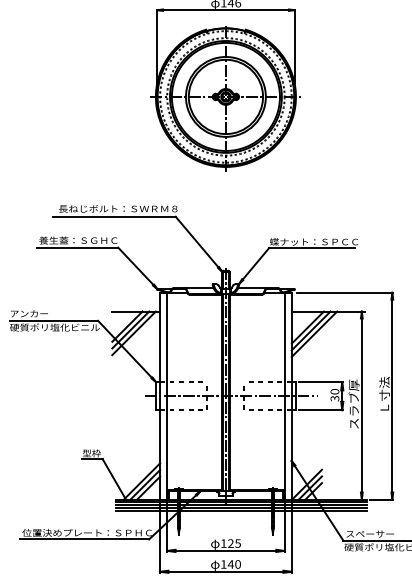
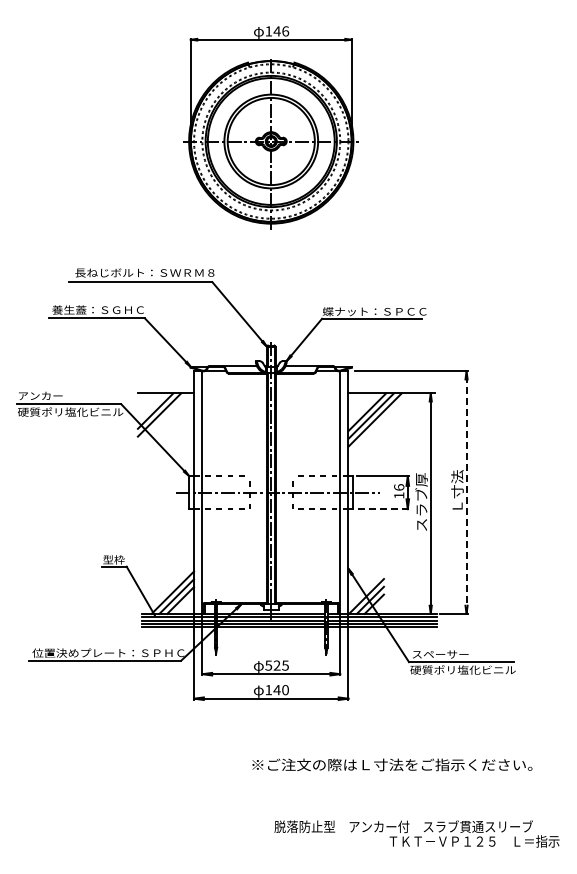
line: (134, 332) -> (163, 418), removed
text: (335, 395) -> (399, 491), 30 -> 16
line: (392, 396) -> (466, 492), solid -> dashed
line: (320, 410) -> (382, 509), solid -> dashed
text: (223, 543) -> (268, 665), 125 -> 525

